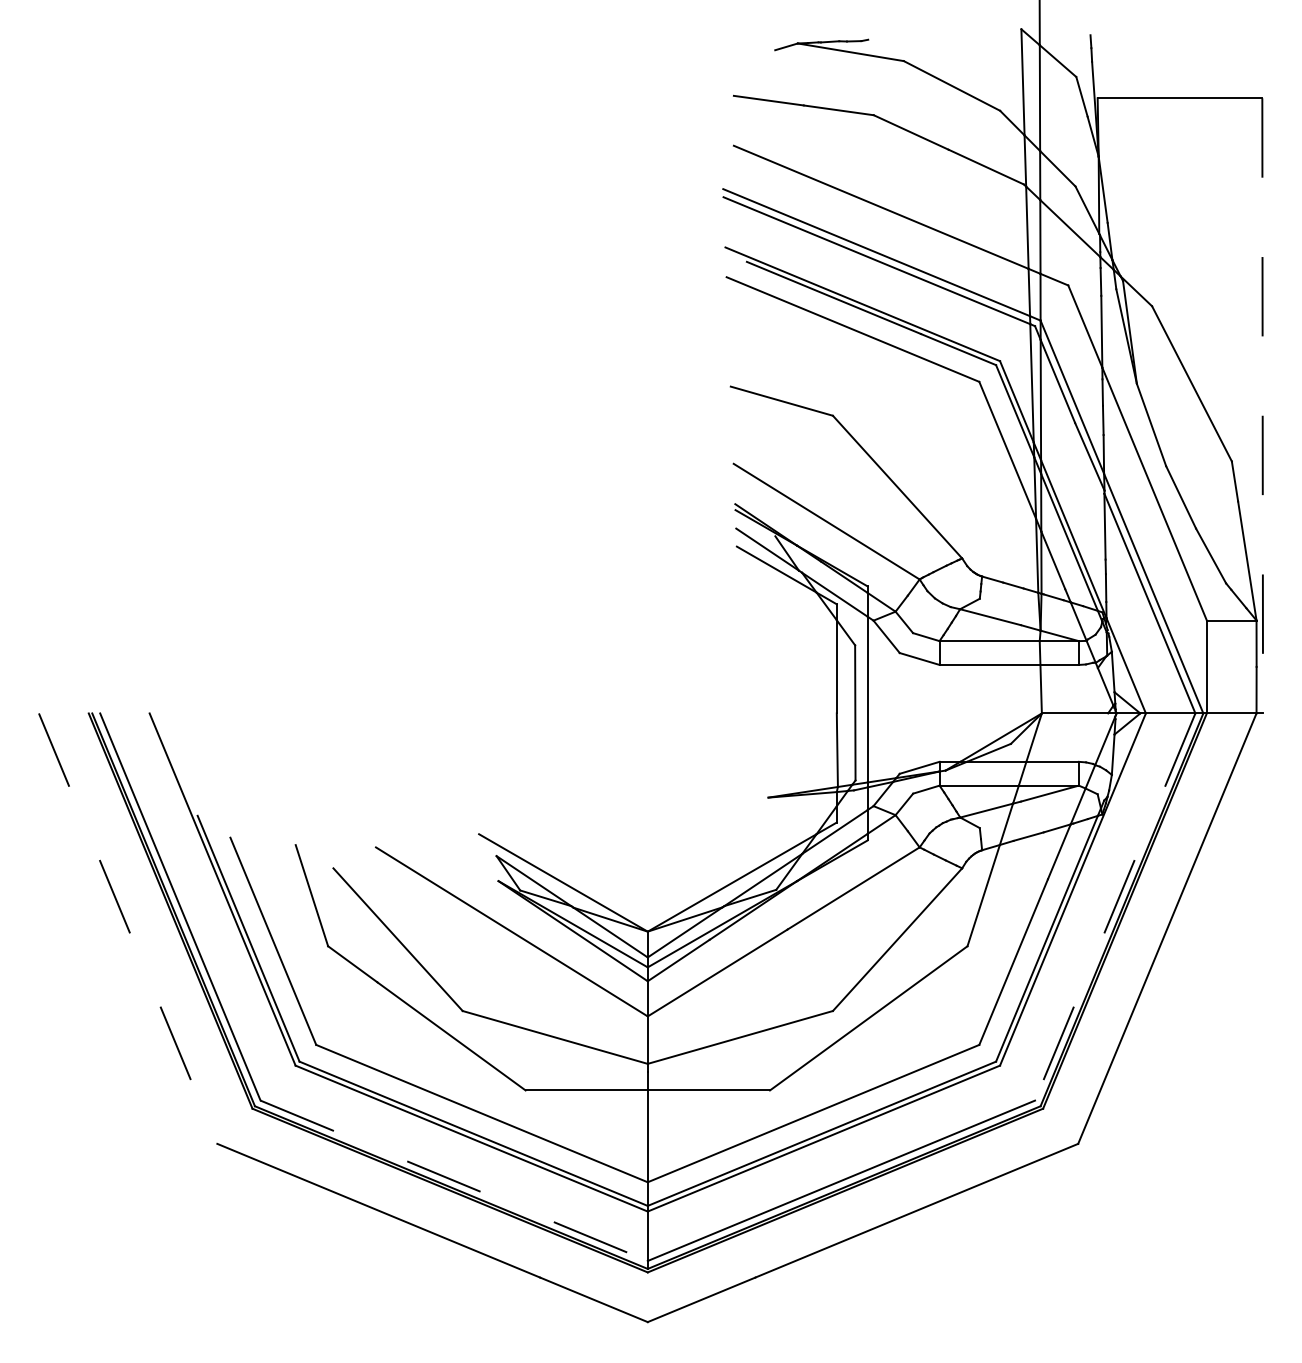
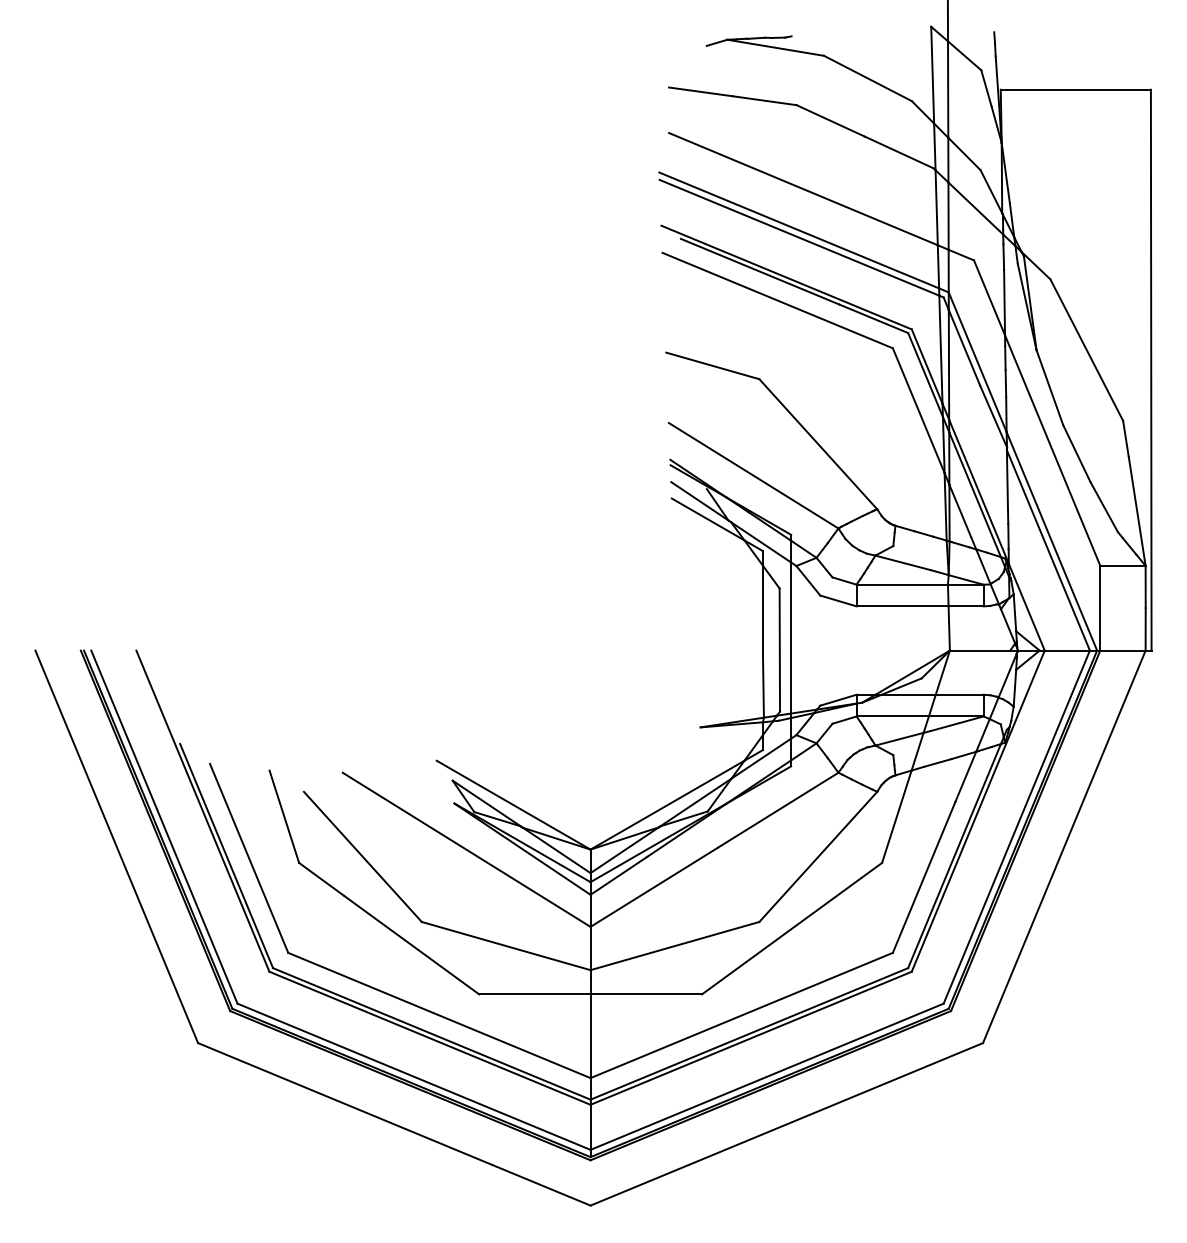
line: (1262, 405) -> (1151, 369), dashed -> solid
line: (1115, 907) -> (1017, 827), dashed -> solid
line: (128, 928) -> (117, 846), dashed -> solid
line: (454, 1180) -> (414, 1076), dashed -> solid

